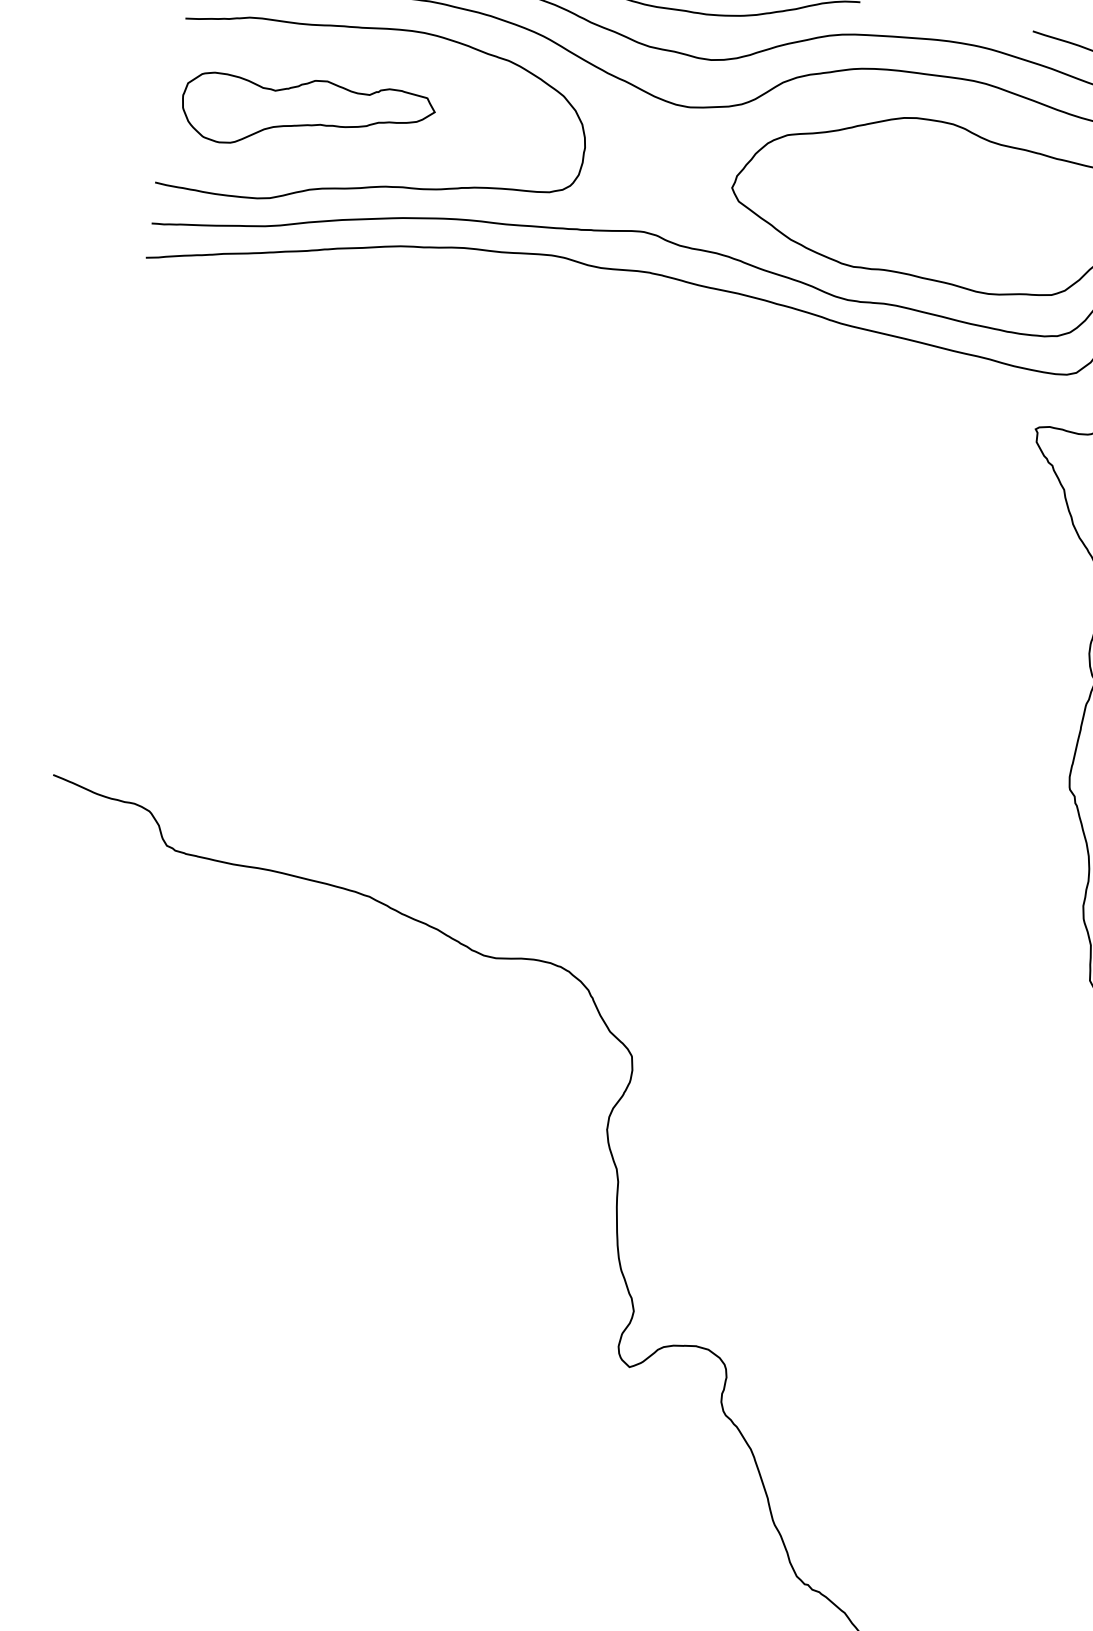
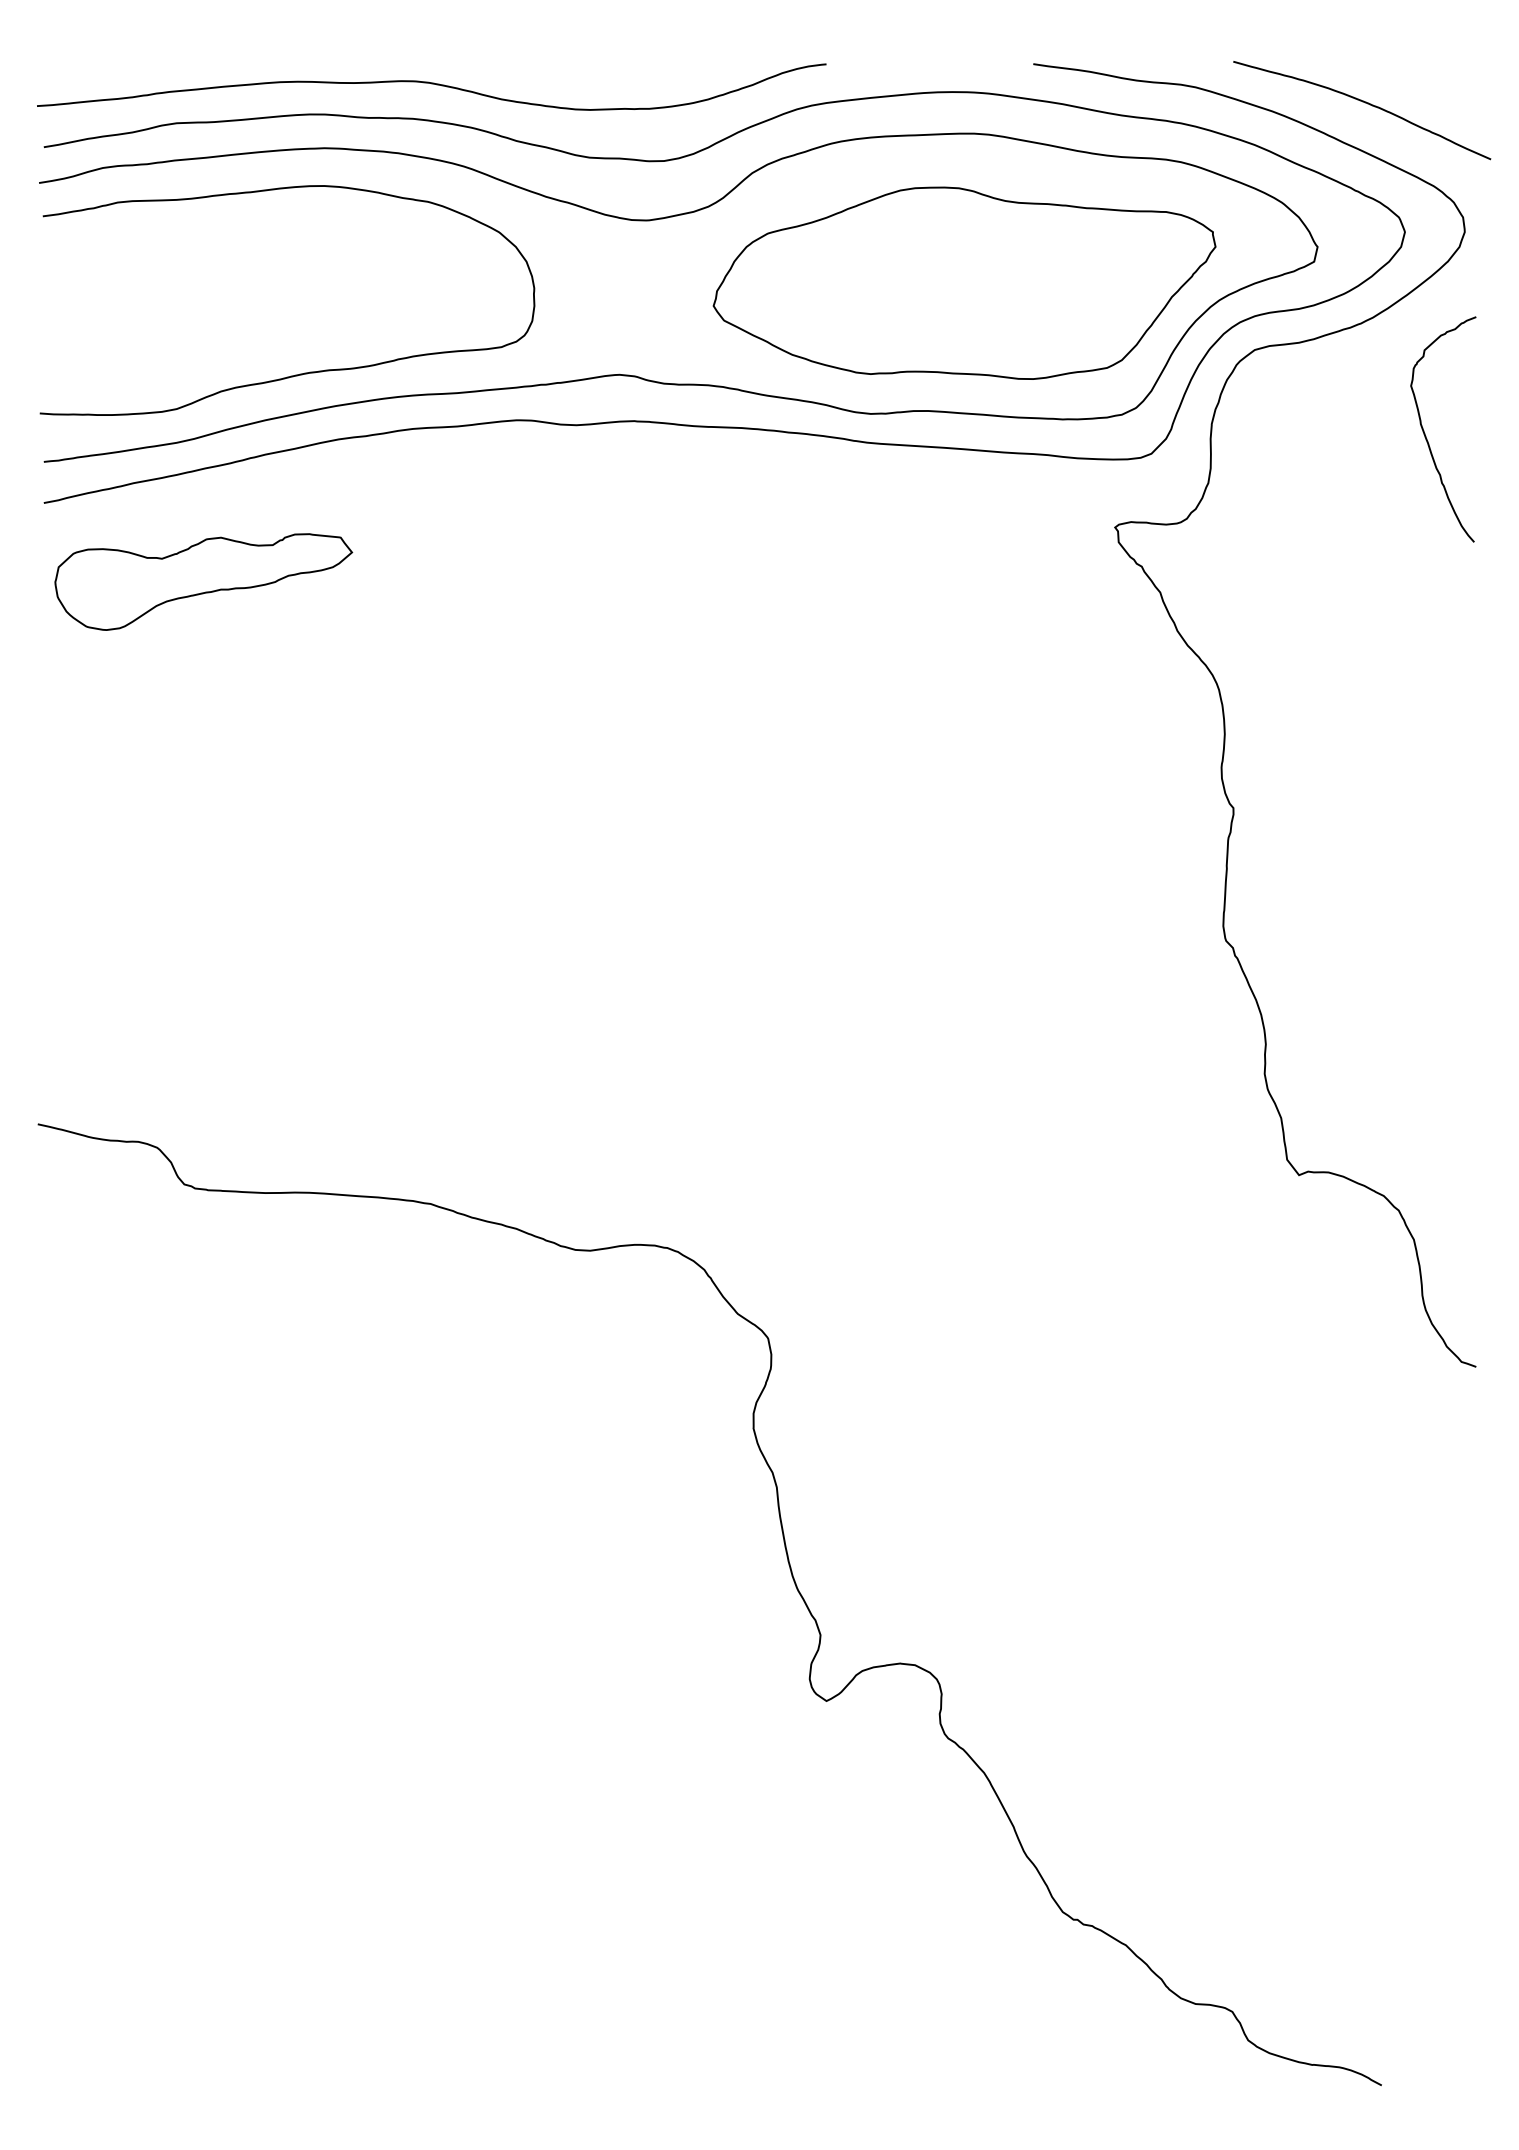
part: (306, 115) -> (203, 581), moved

